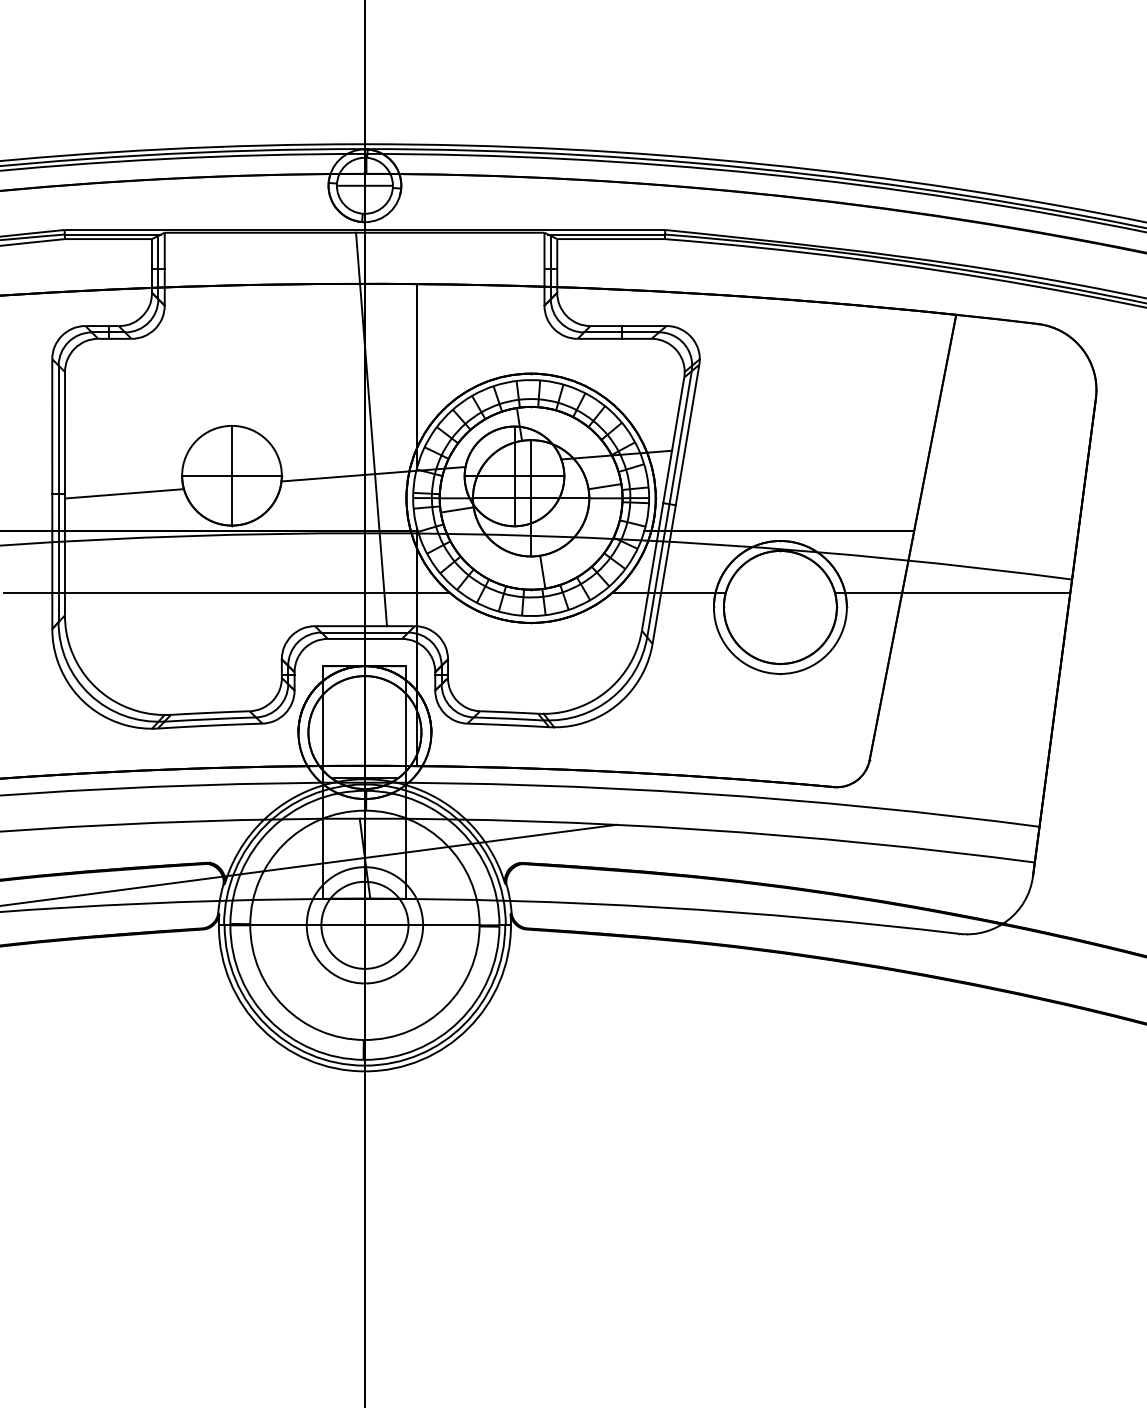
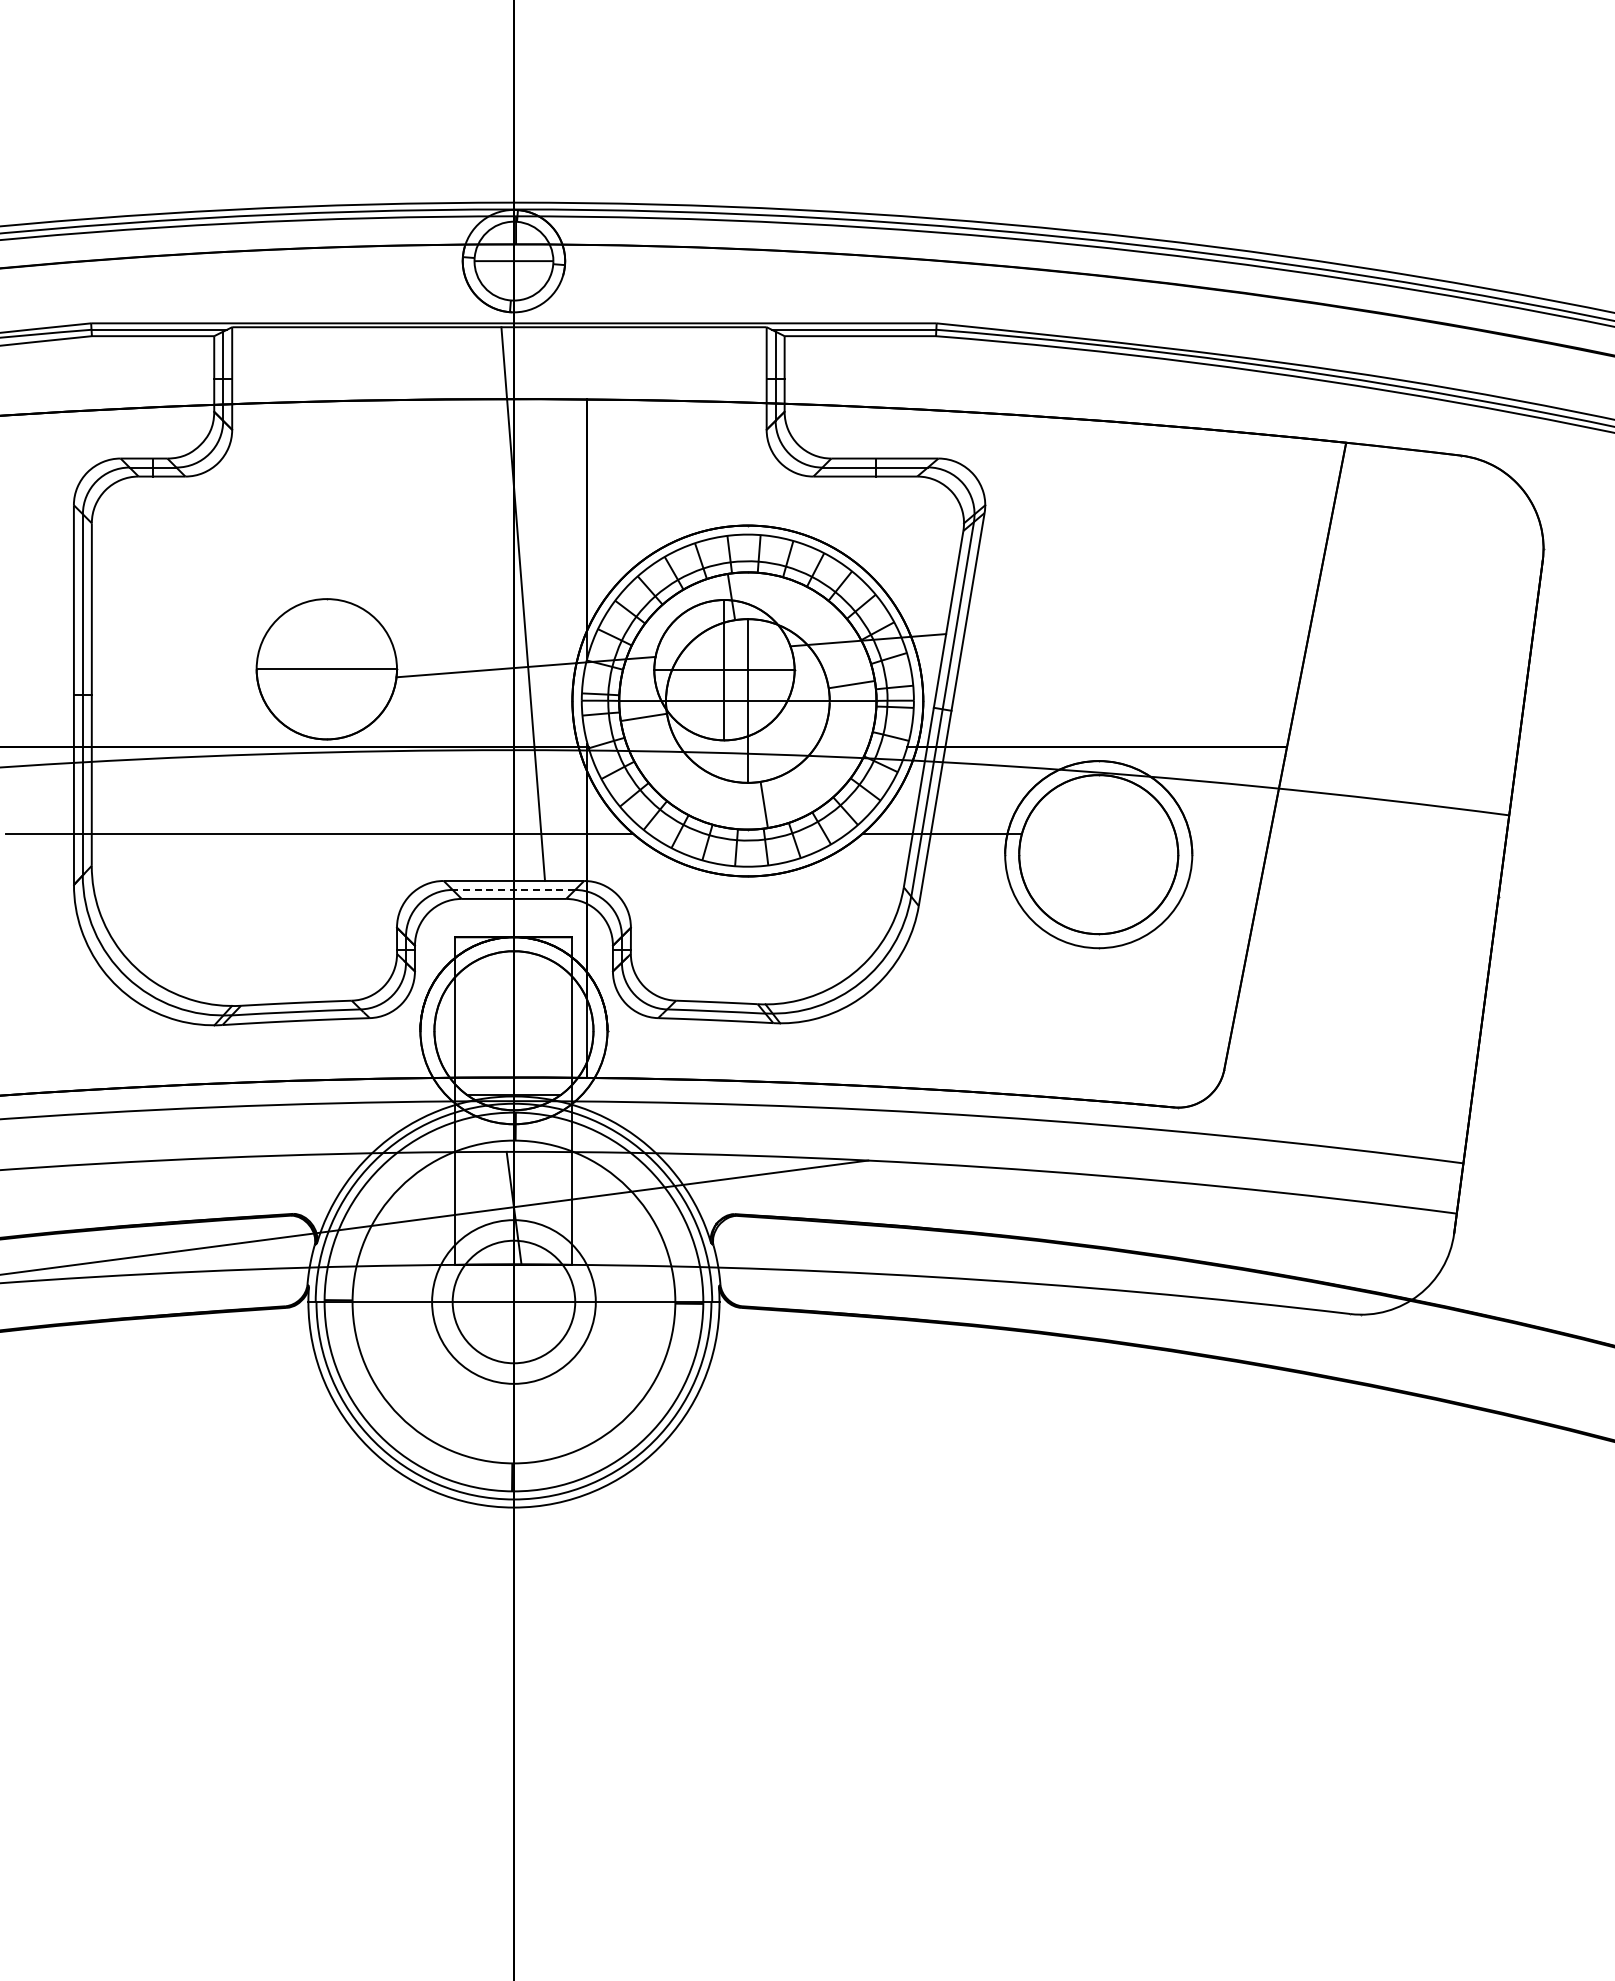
line: (231, 475) -> (326, 669), removed
line: (124, 493) -> (175, 694), removed
line: (952, 592) -> (1340, 833), removed
line: (364, 632) -> (513, 889), solid -> dashed

